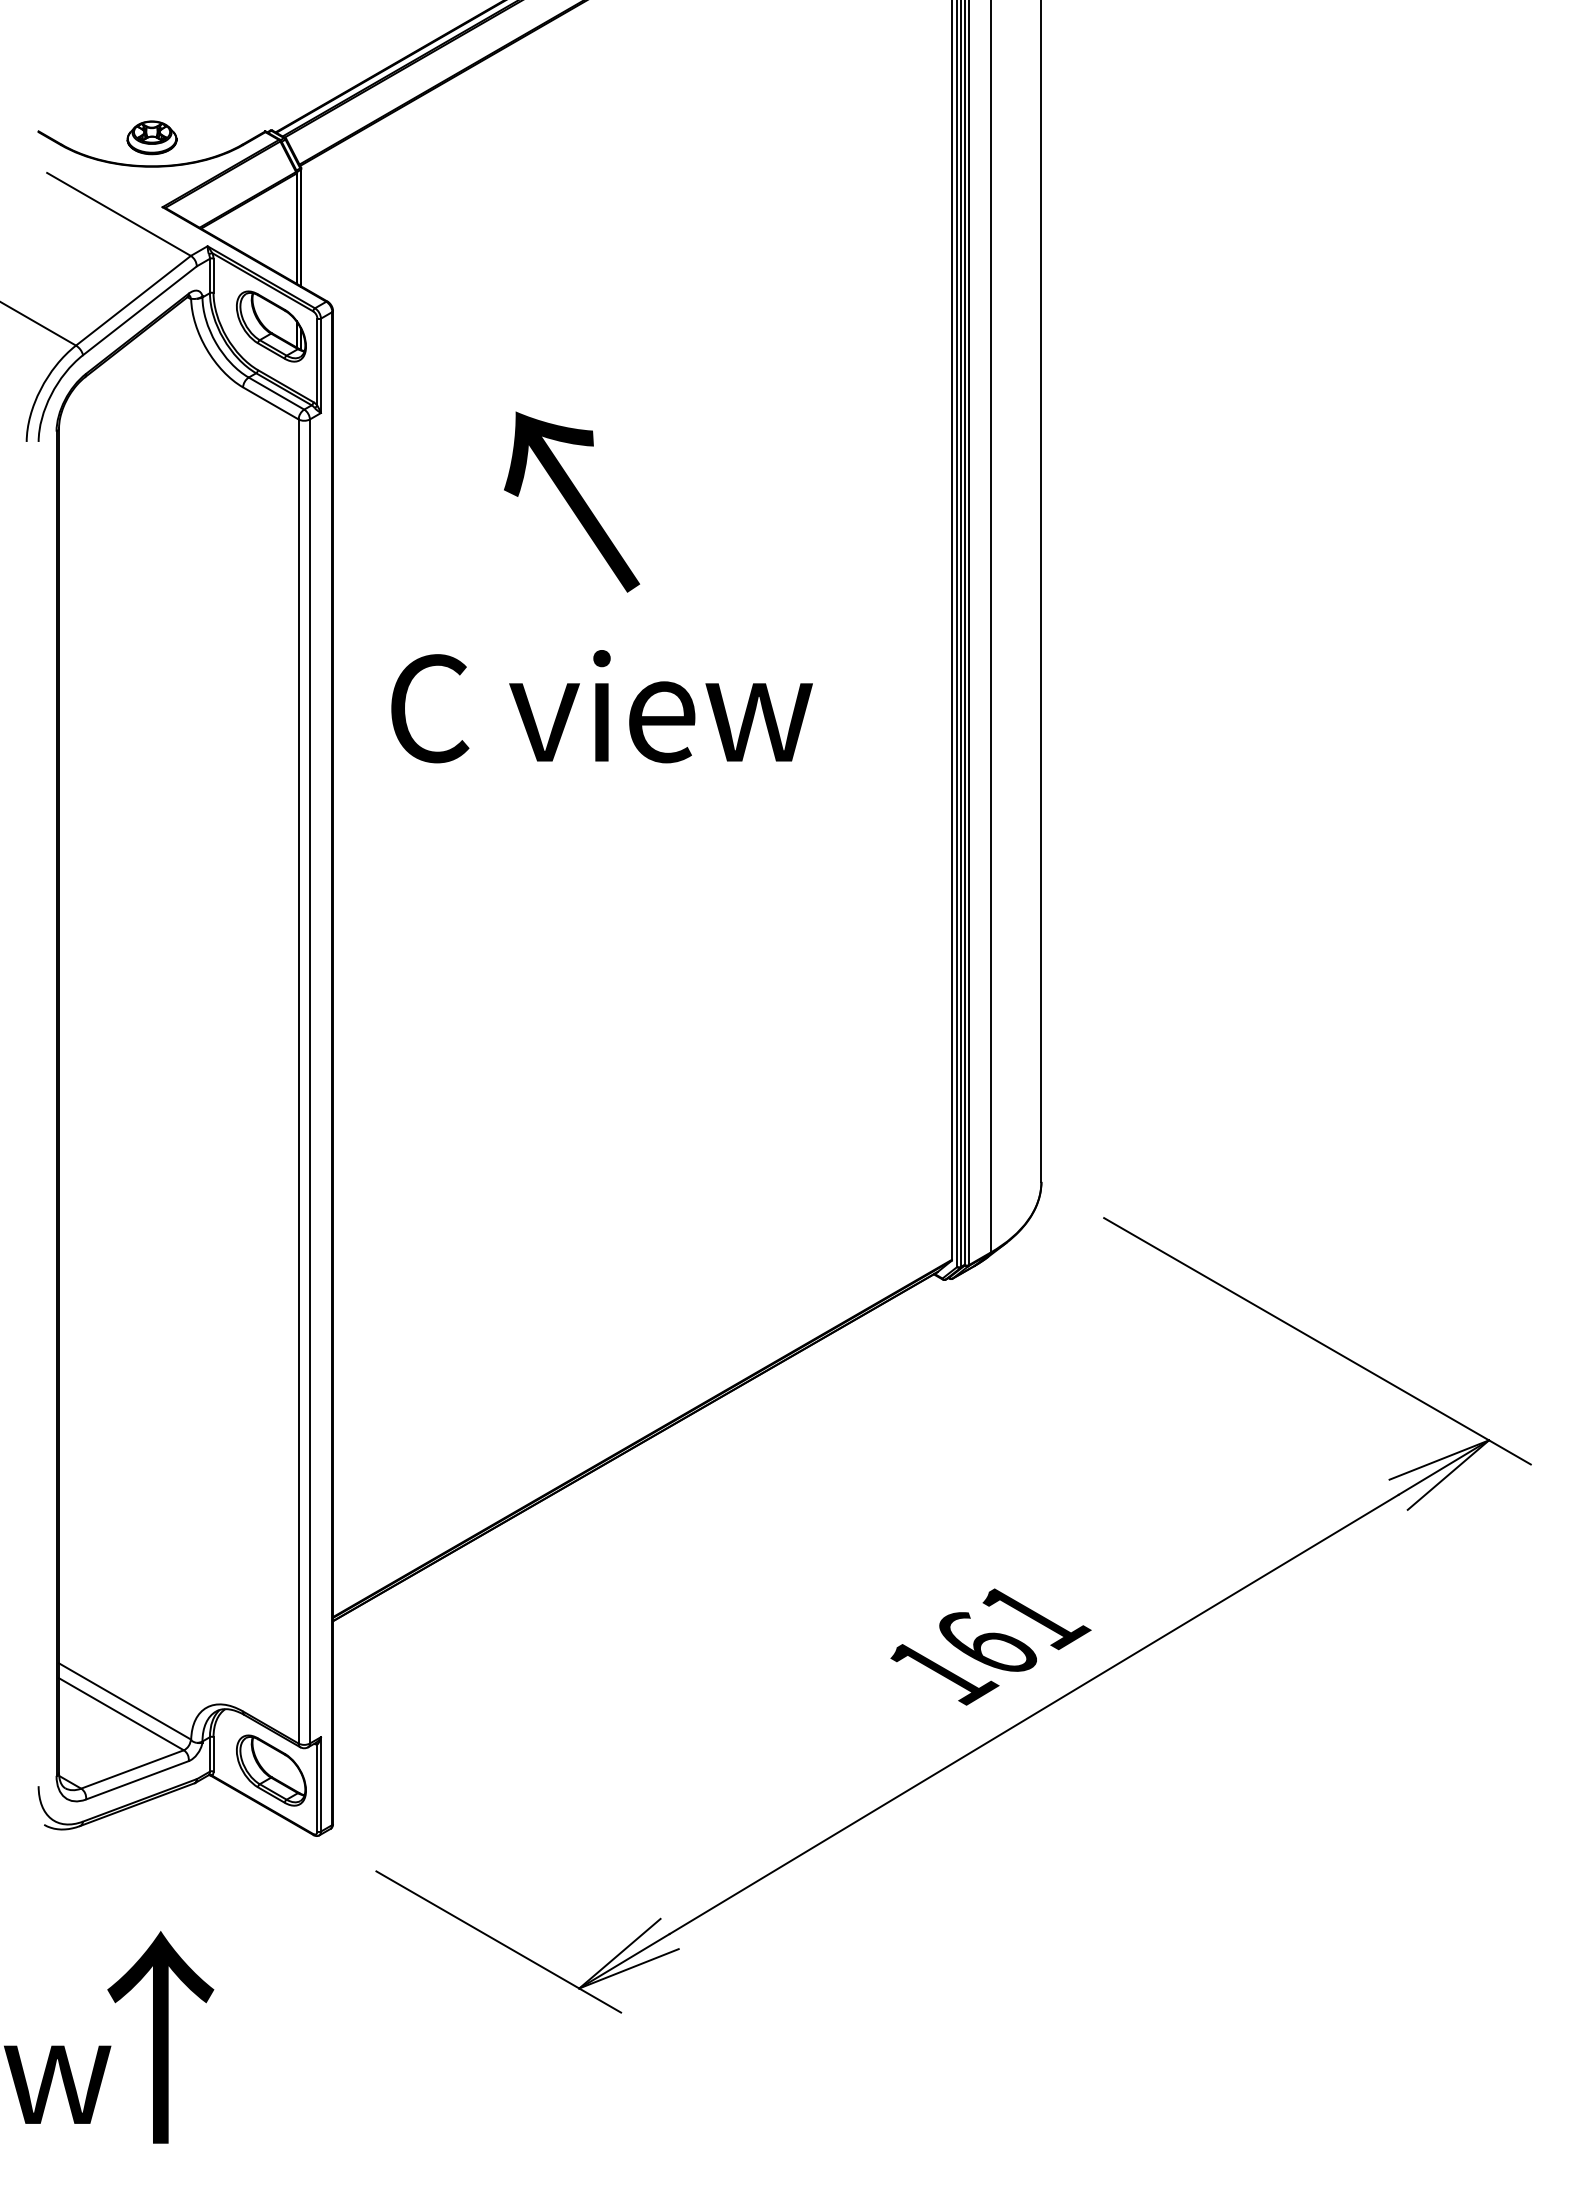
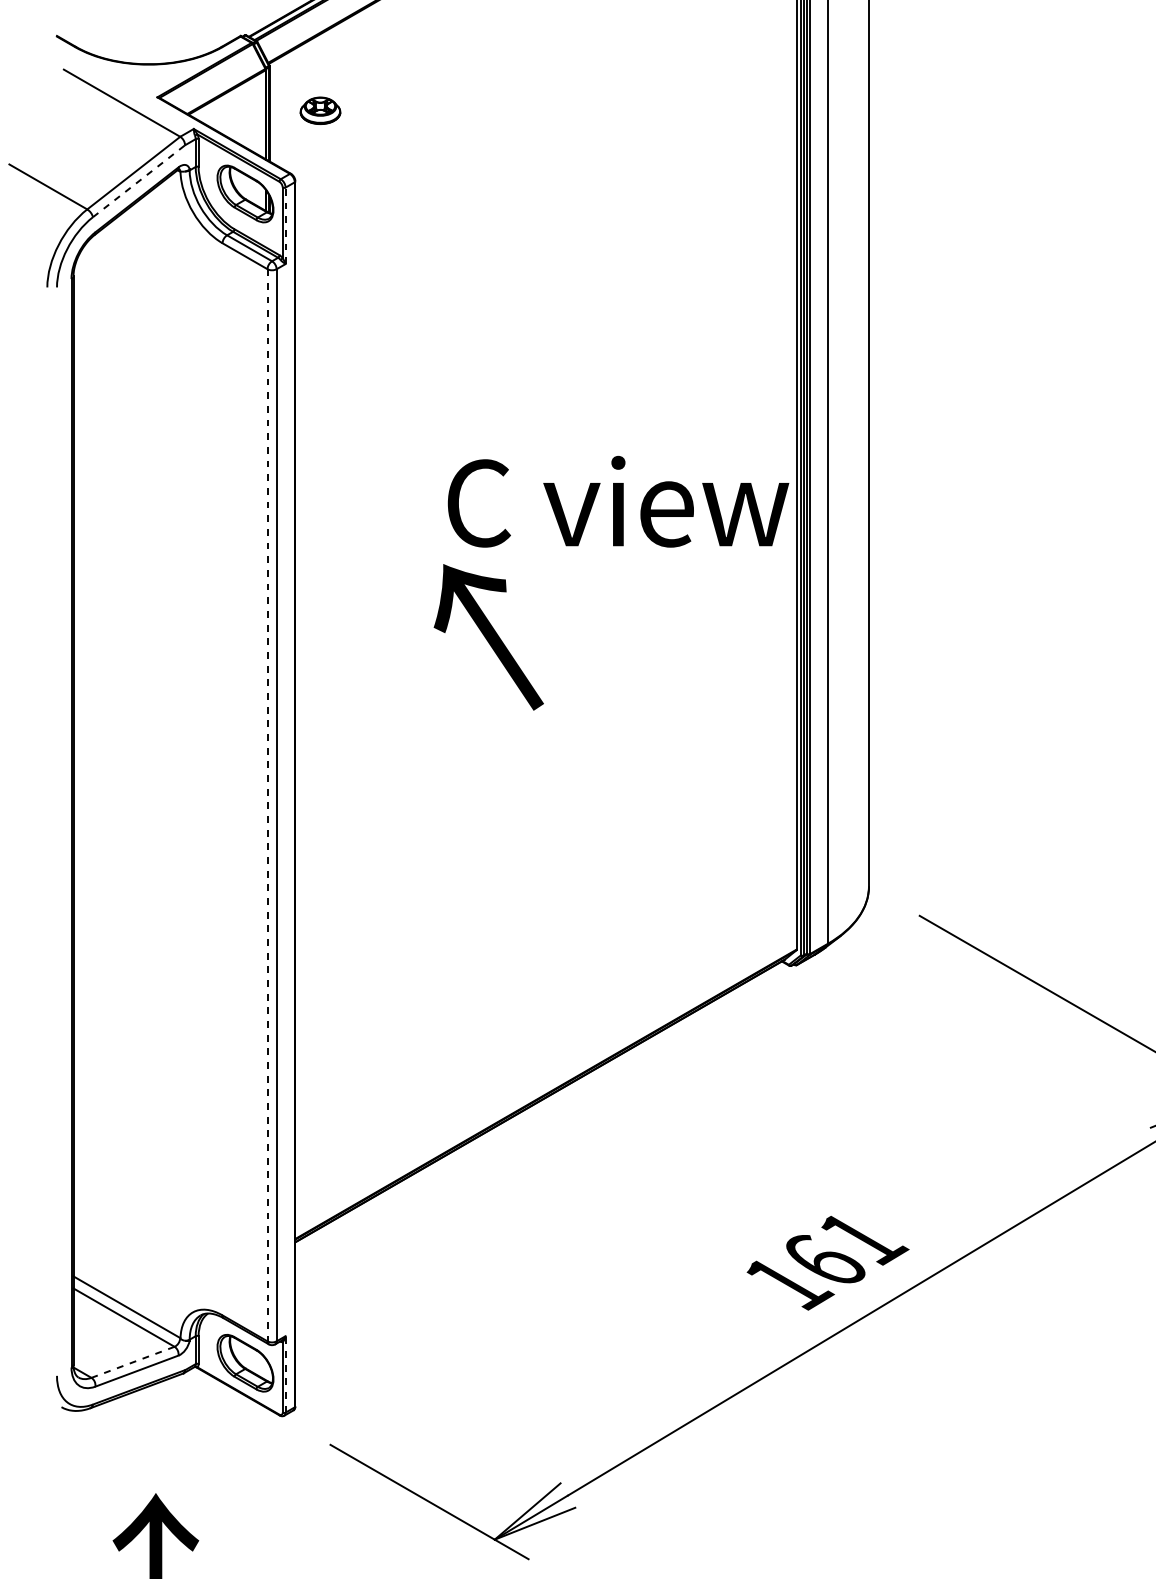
part: (151, 137) -> (320, 110), moved
line: (140, 310) -> (139, 181), solid -> dashed
line: (321, 365) -> (286, 225), solid -> dashed
text: (572, 501) -> (489, 636), moved
text: (601, 706) -> (618, 501), moved
line: (298, 1082) -> (267, 806), solid -> dashed
line: (132, 1769) -> (133, 1362), solid -> dashed
line: (321, 1783) -> (286, 1373), solid -> dashed

